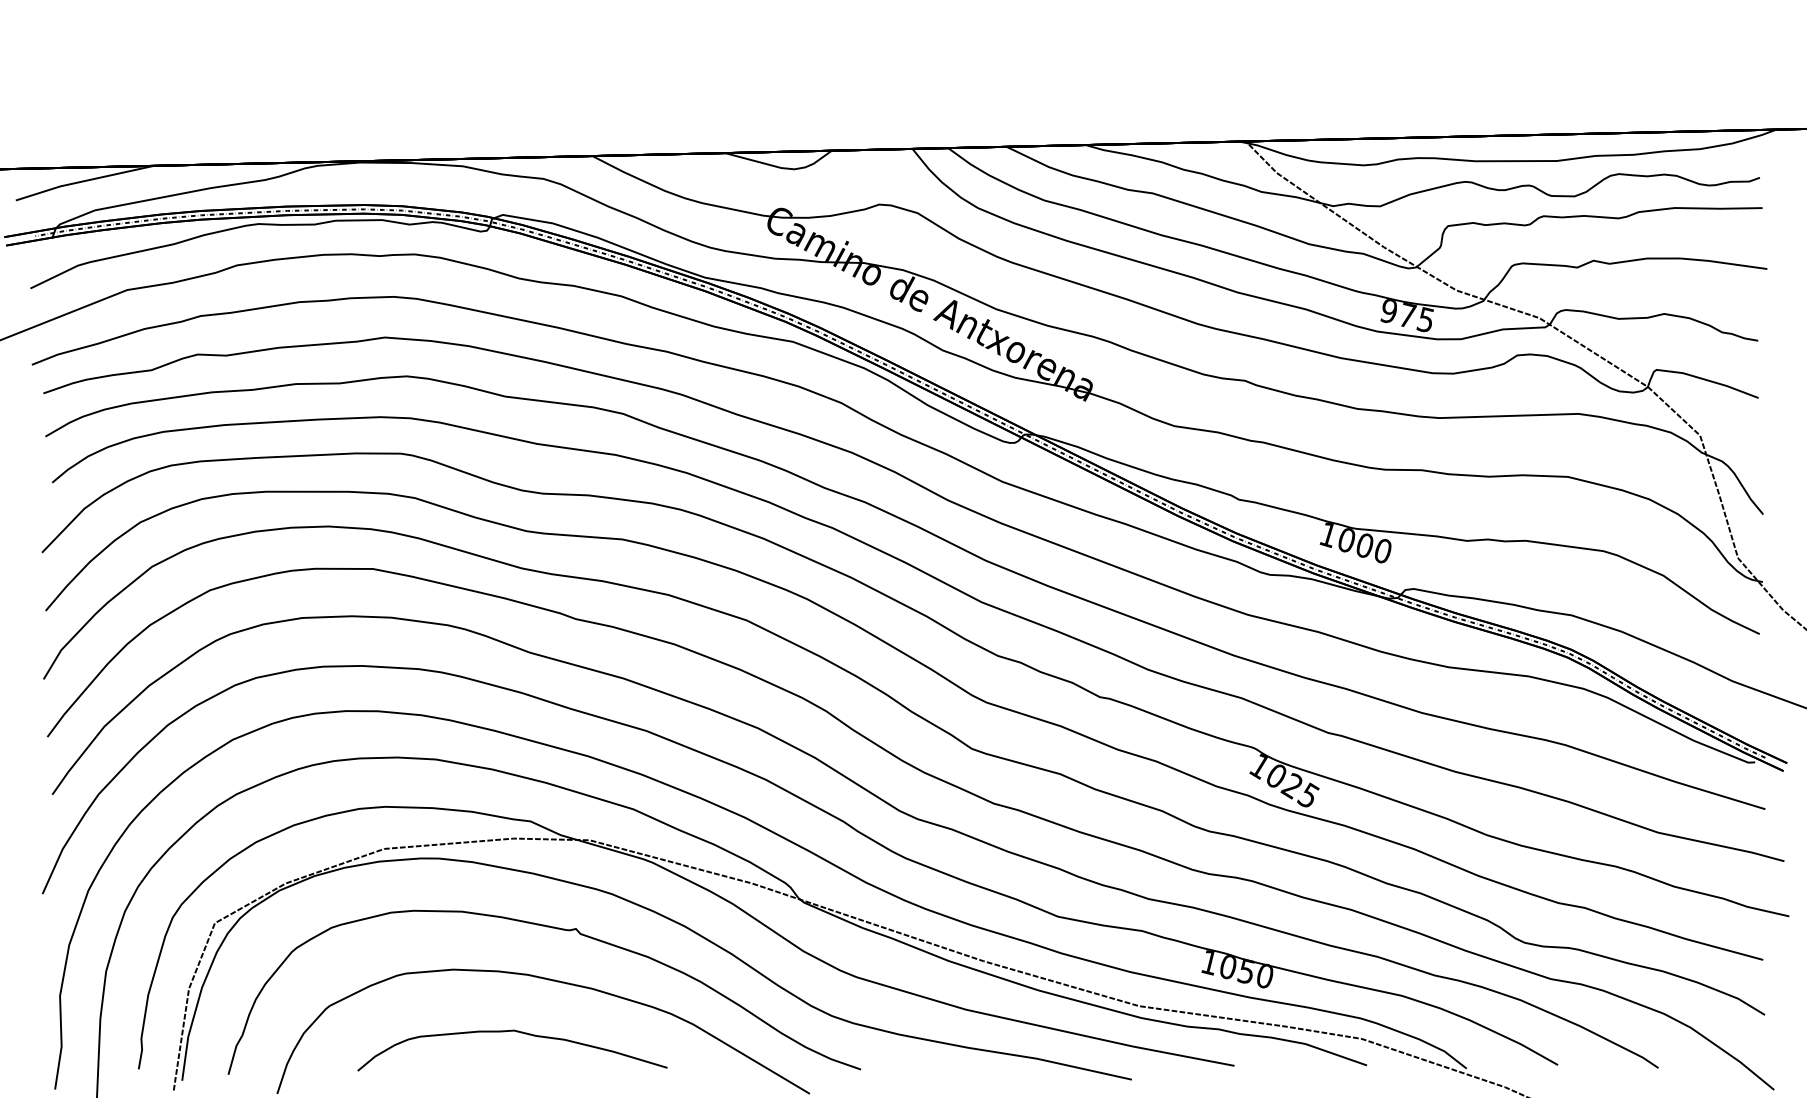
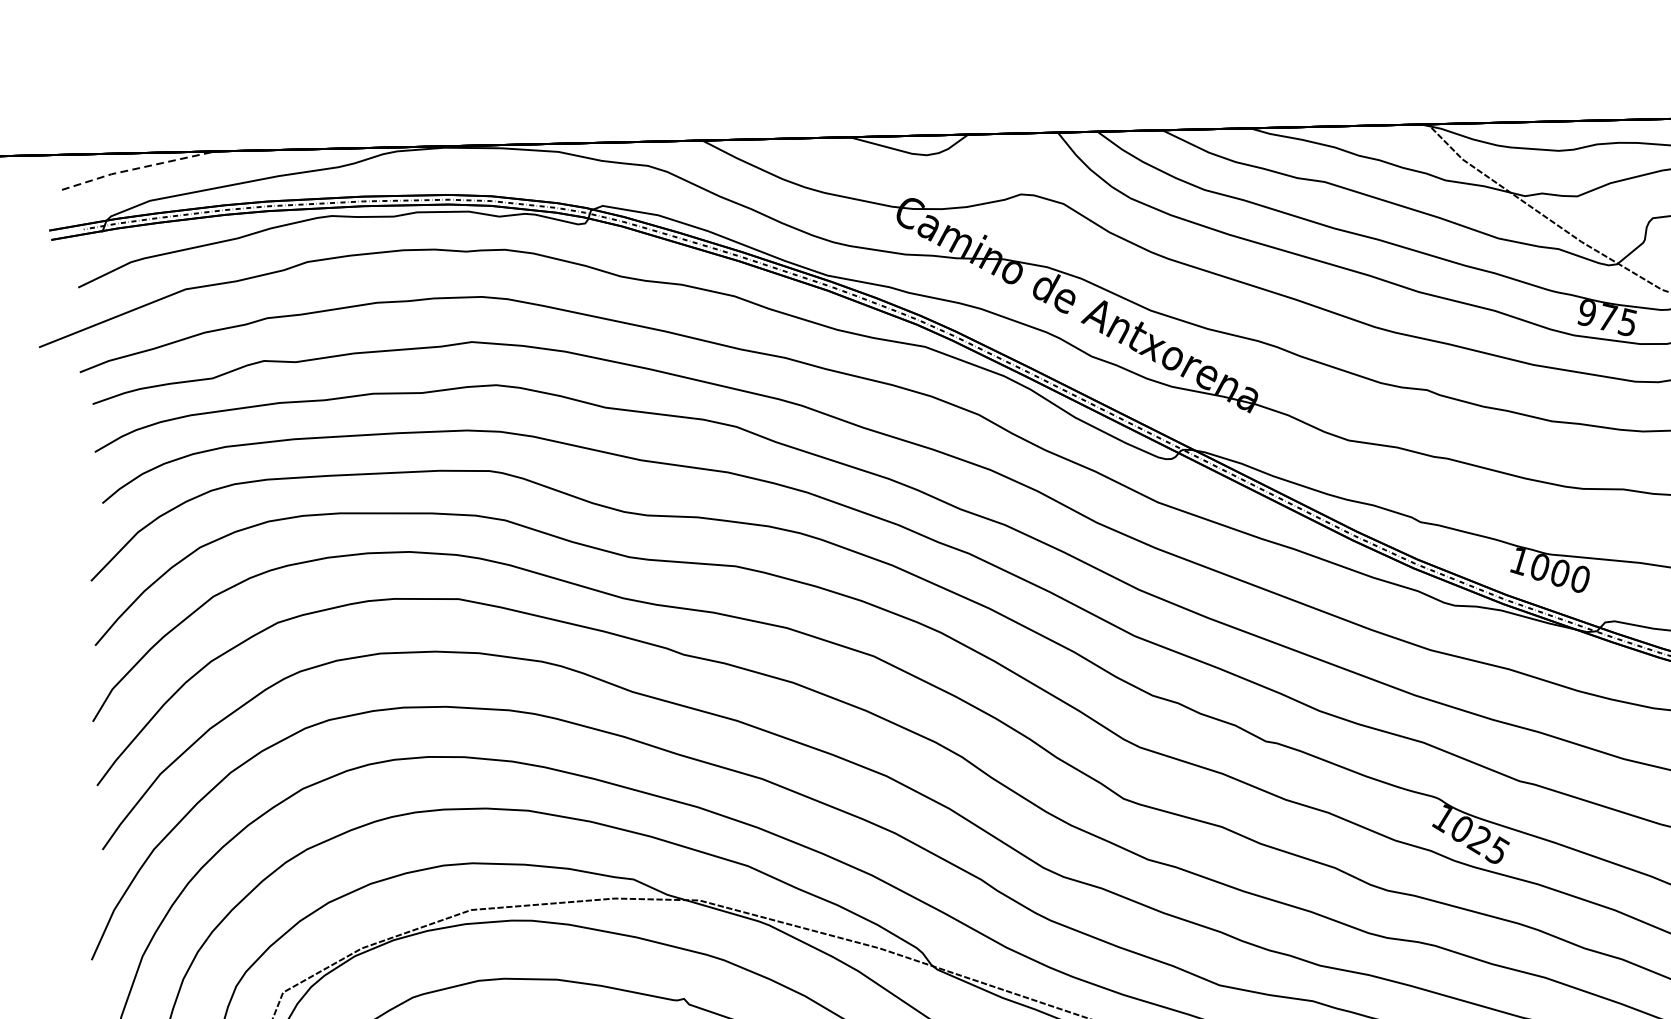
line: (84, 181) -> (138, 168), solid -> dashed

